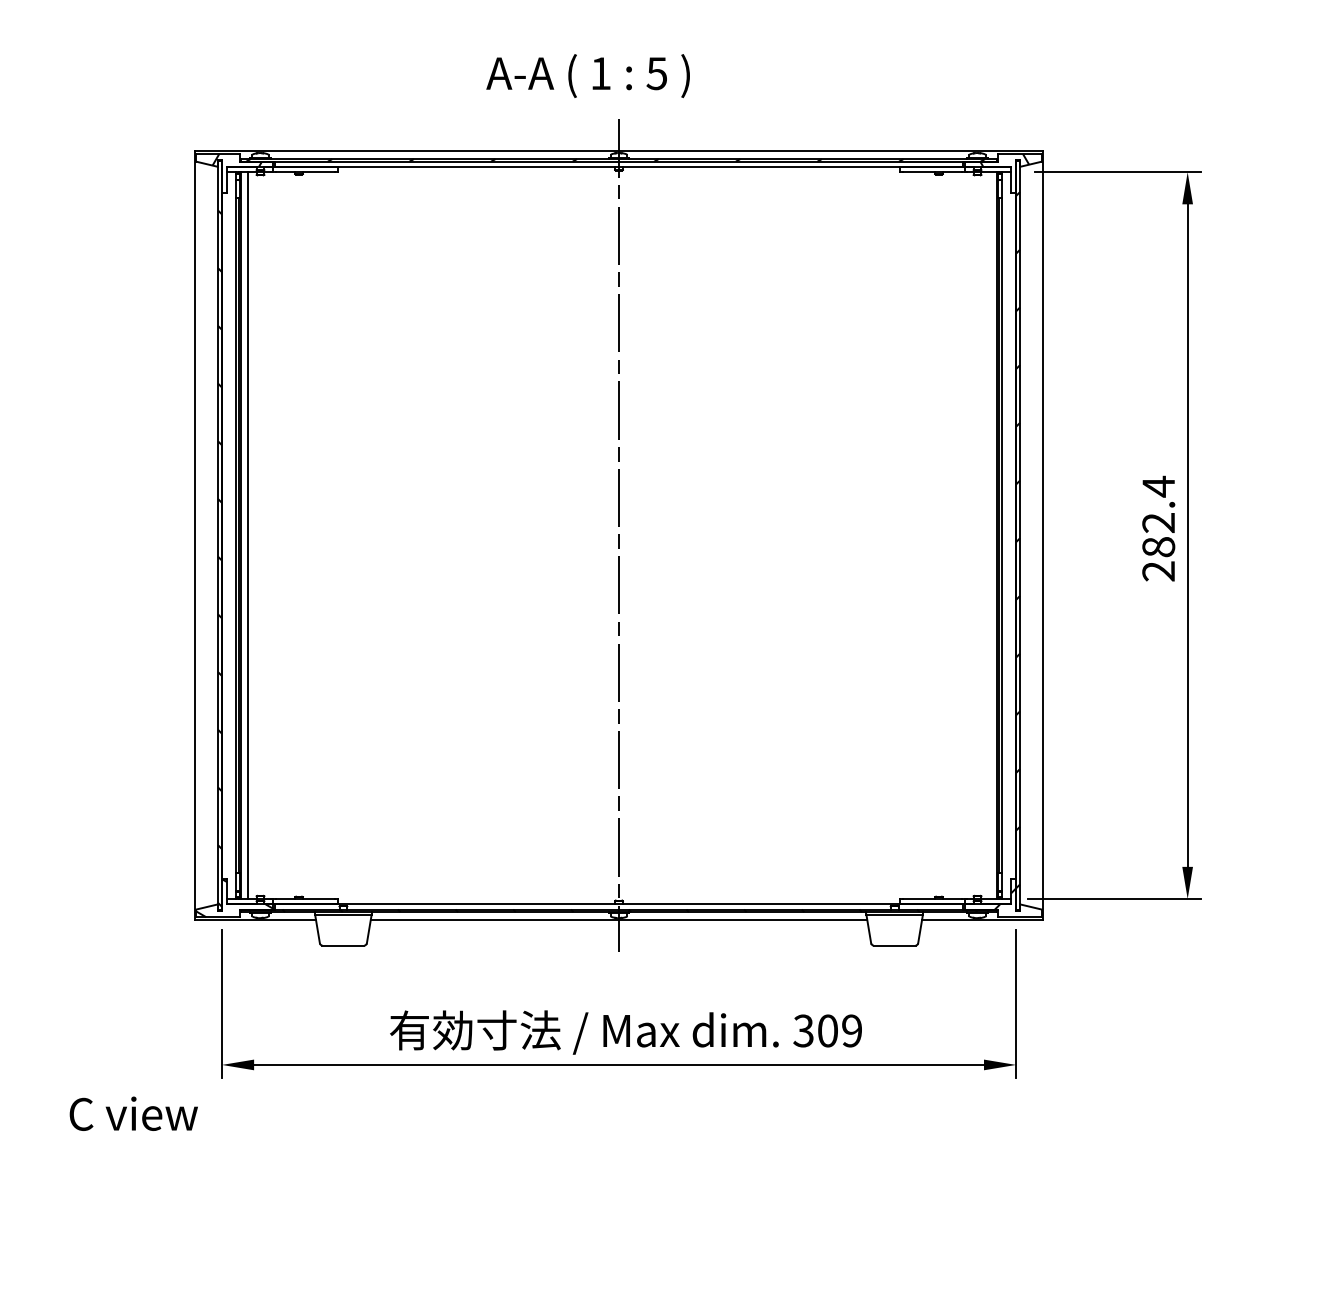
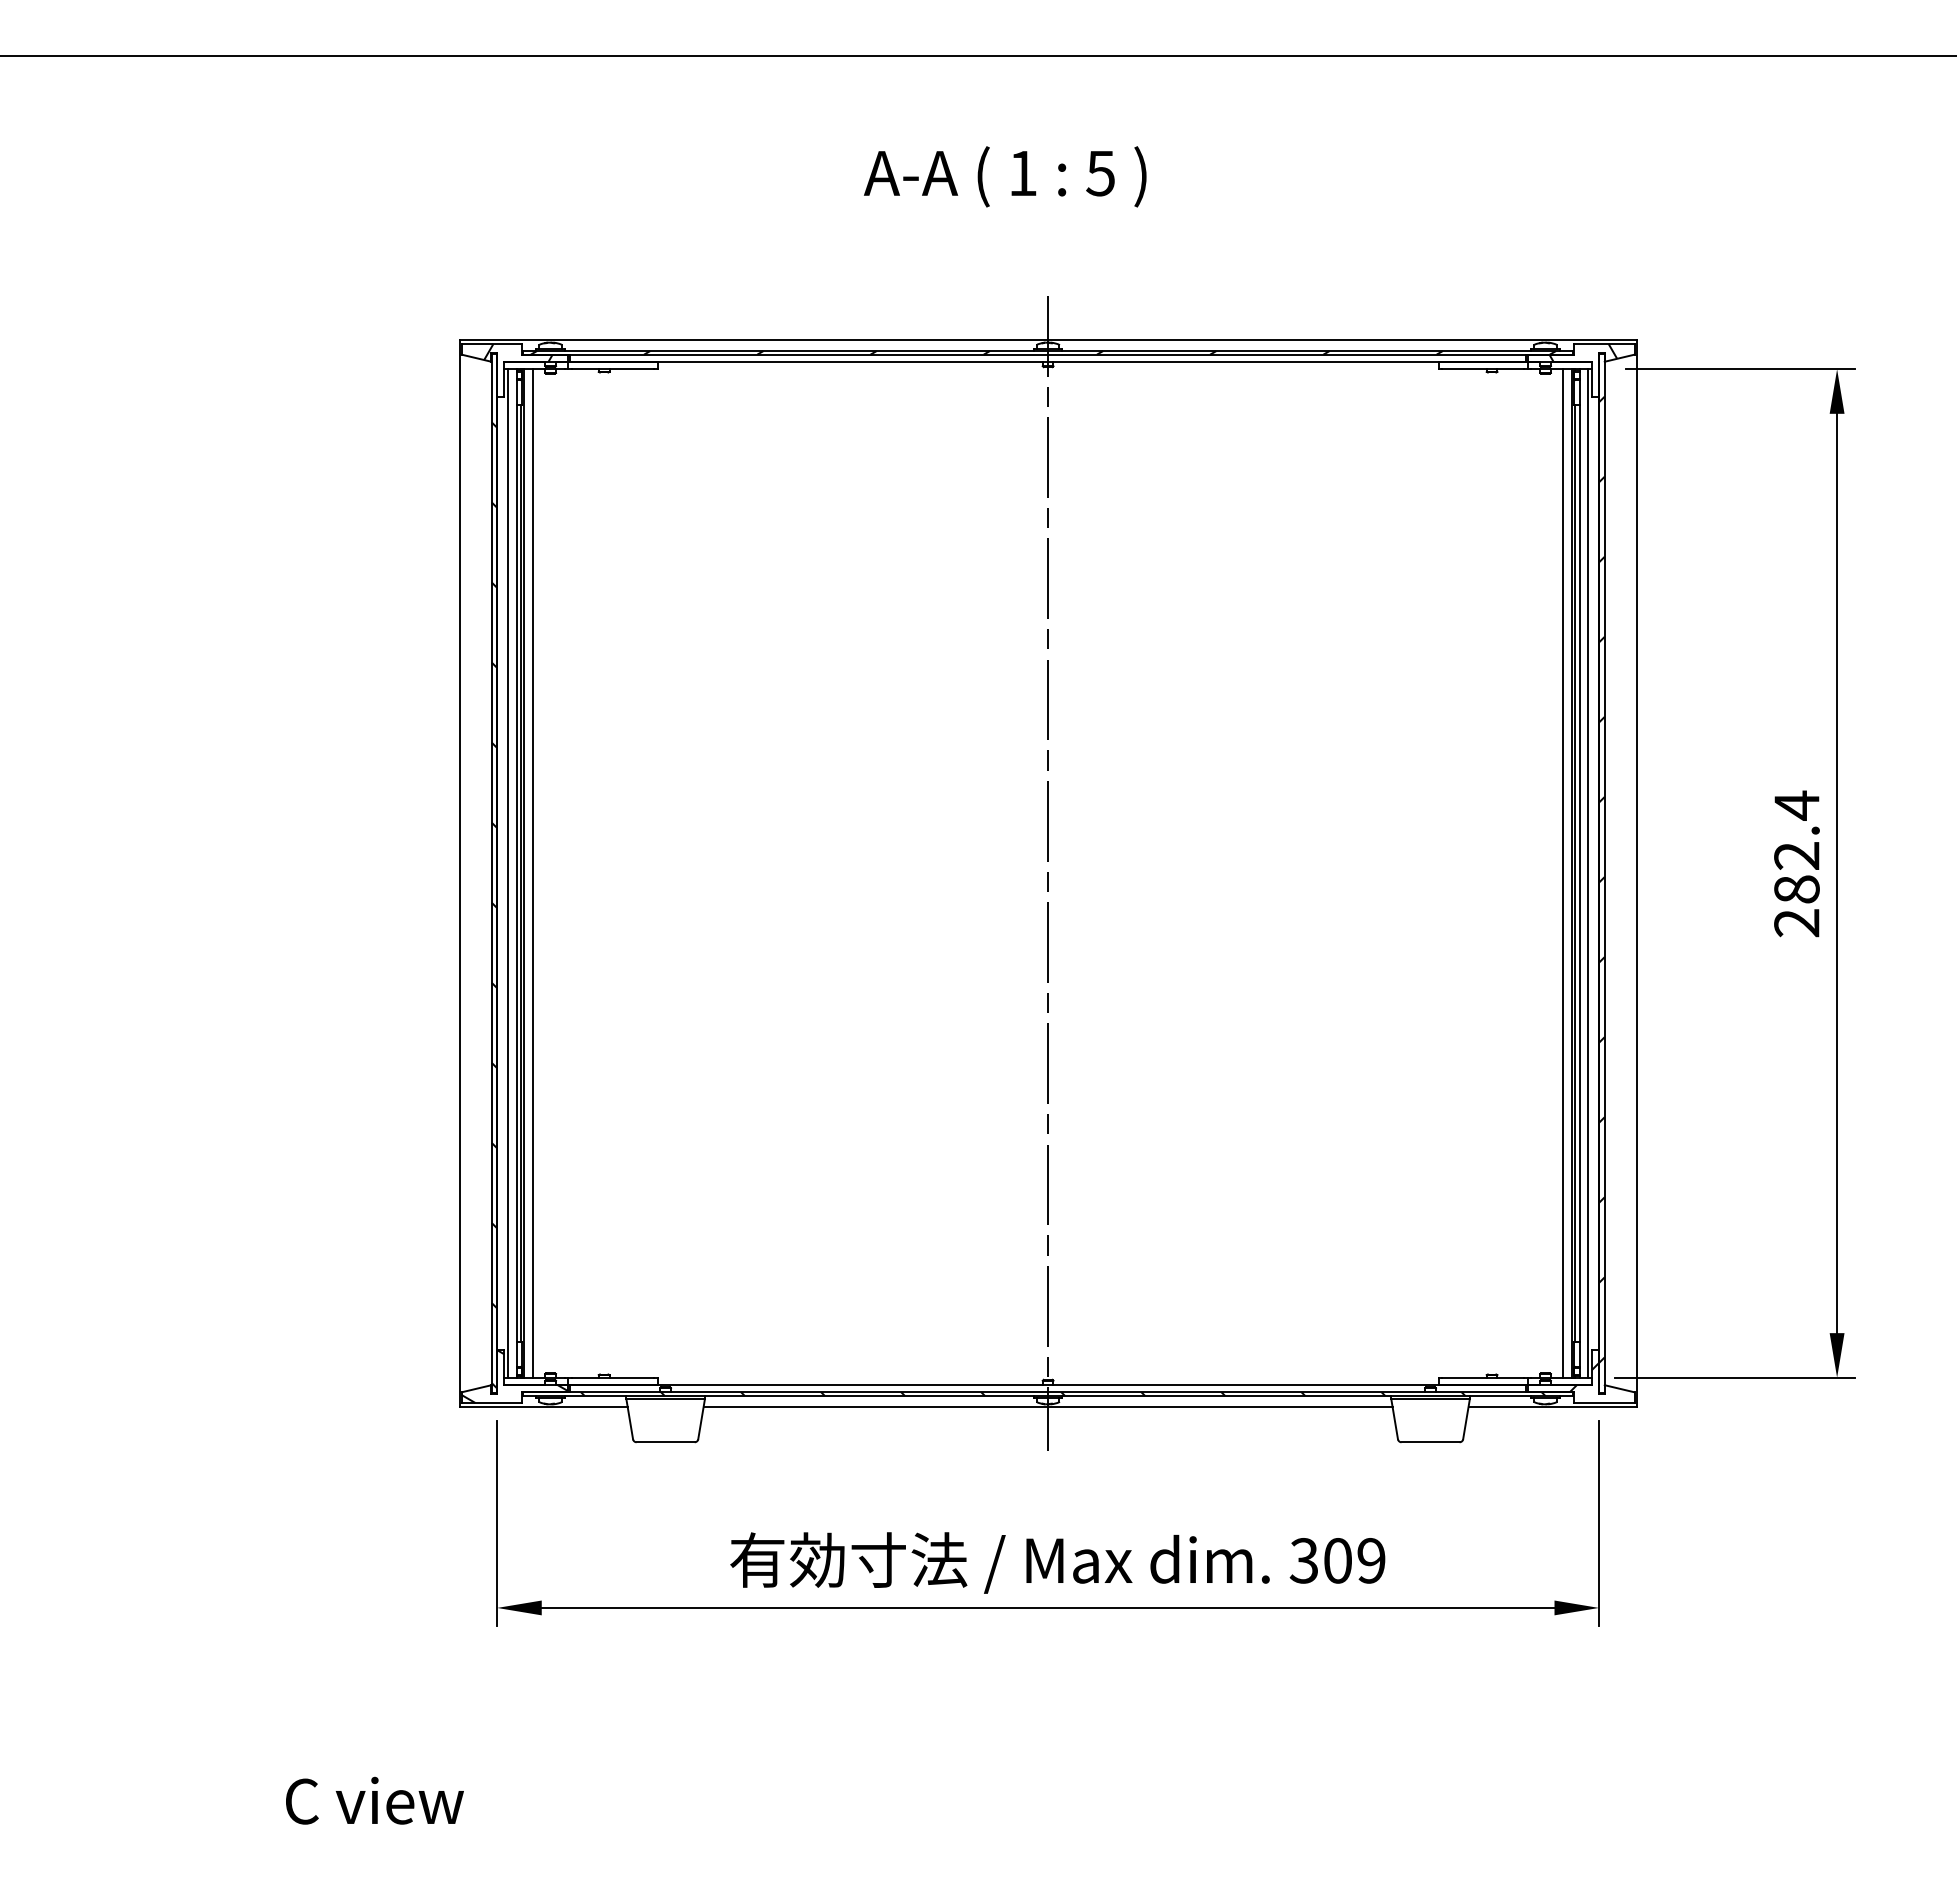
text: (588, 75) -> (1005, 176), moved
line: (229, 535) -> (507, 873), added
line: (990, 535) -> (1563, 873), added
line: (1008, 535) -> (1588, 873), added
text: (133, 1113) -> (374, 1800), moved

